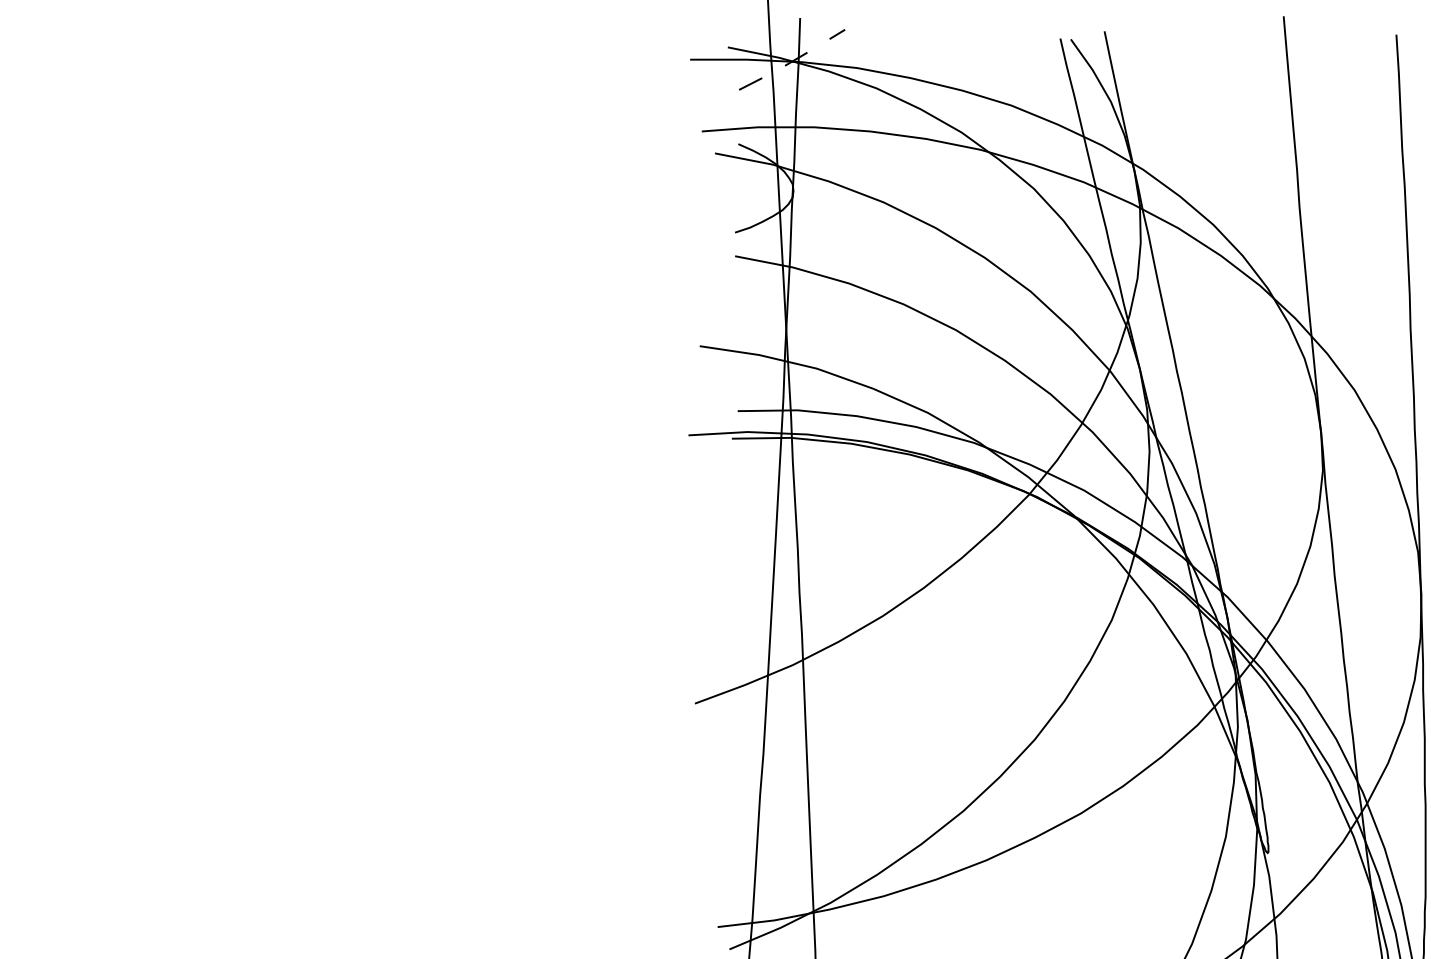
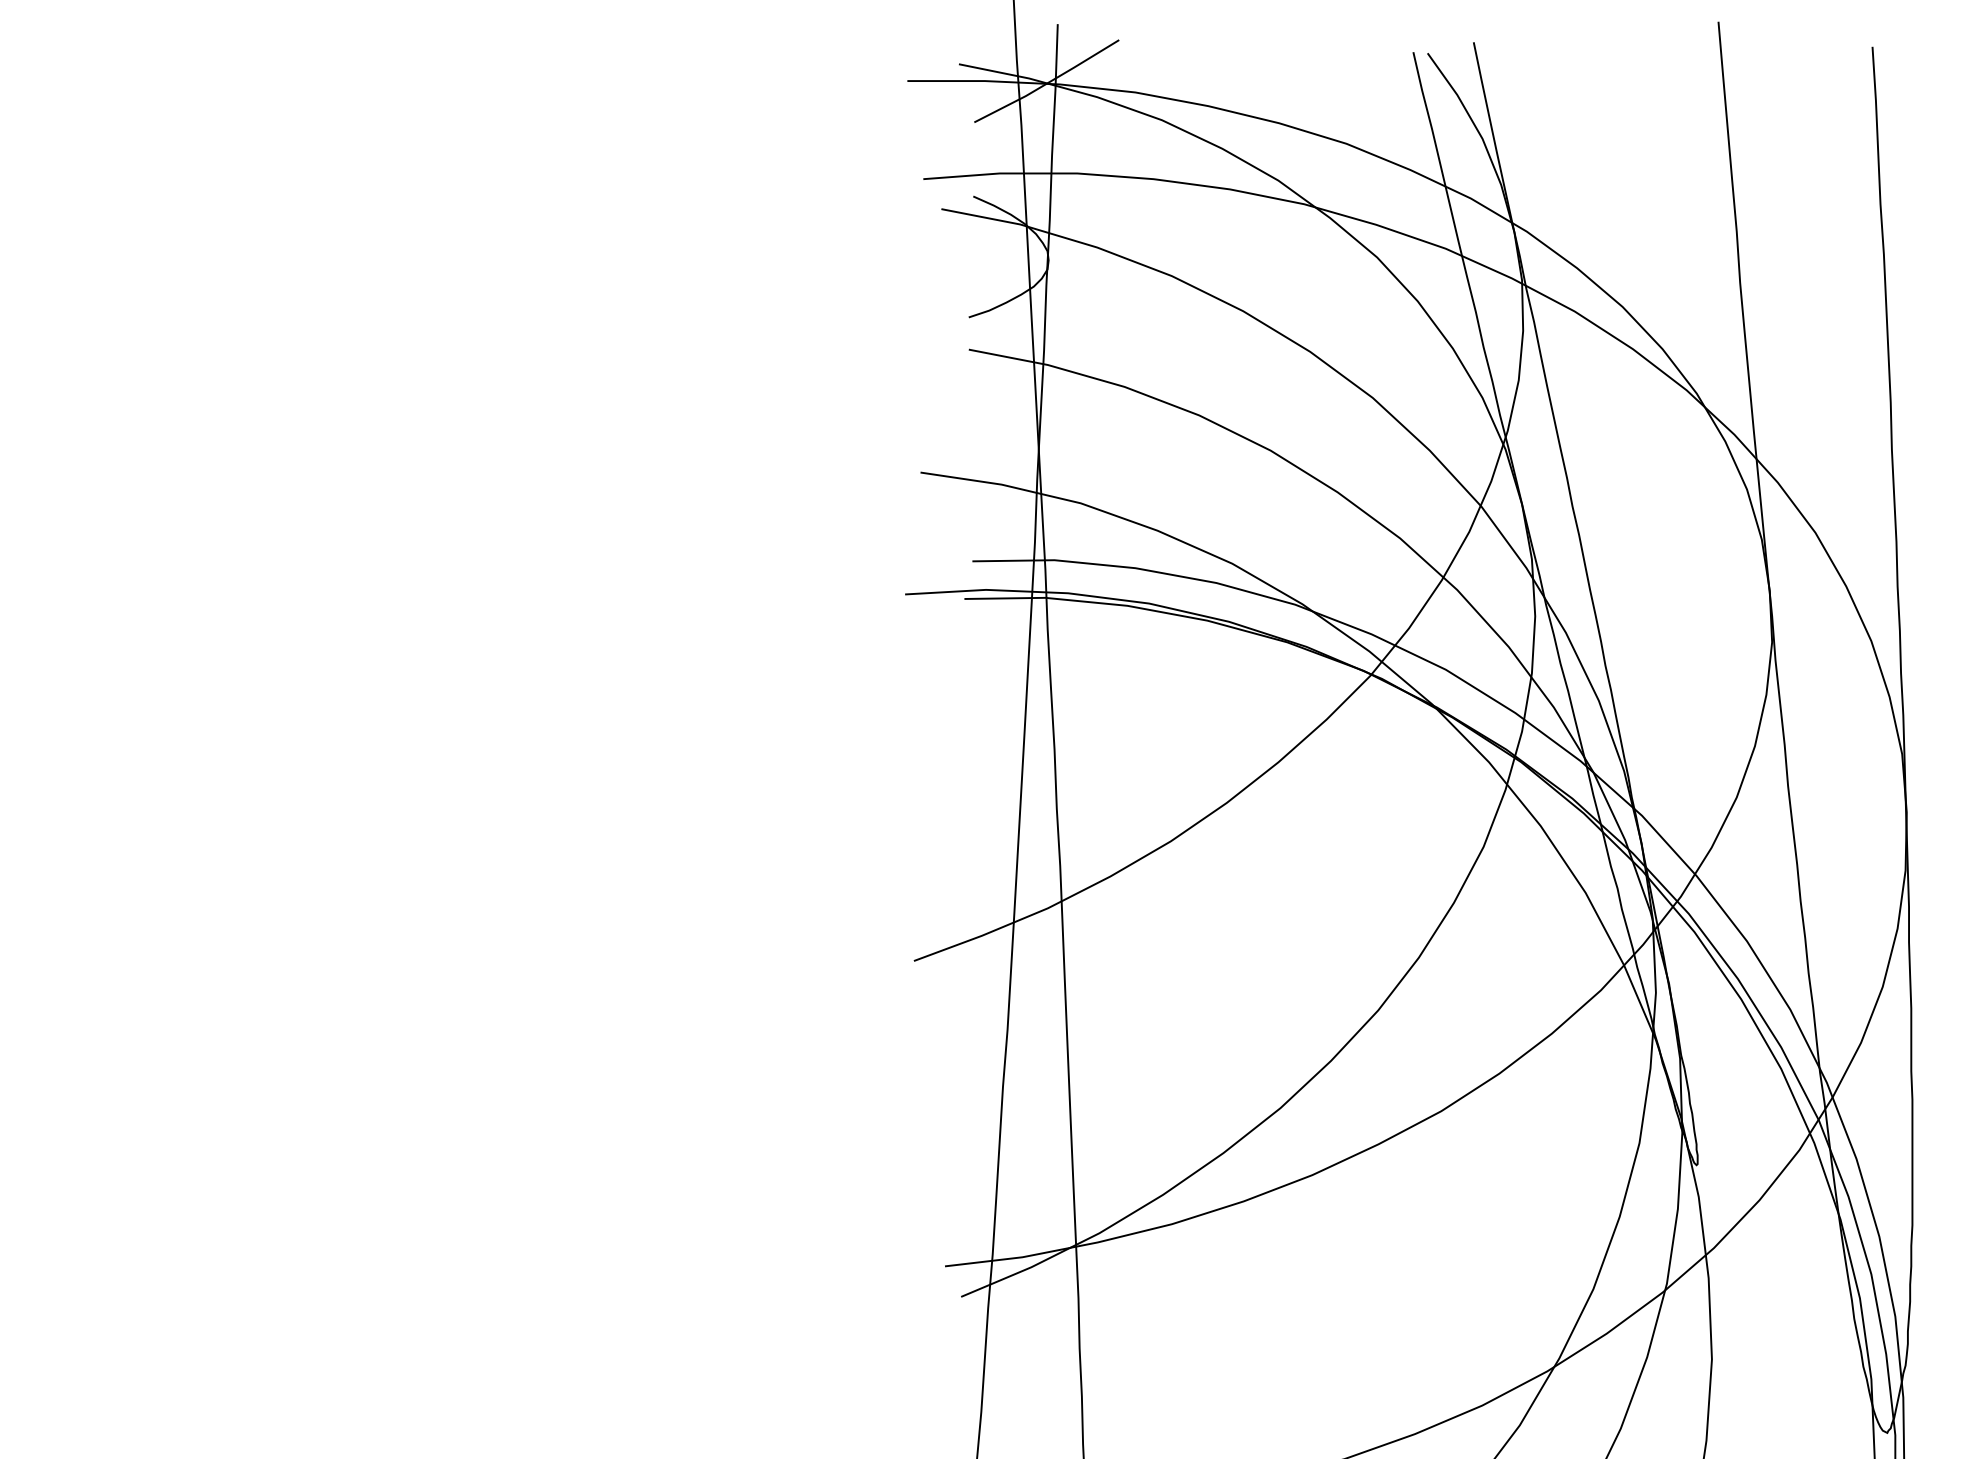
line: (792, 61) -> (1047, 83), dashed -> solid

